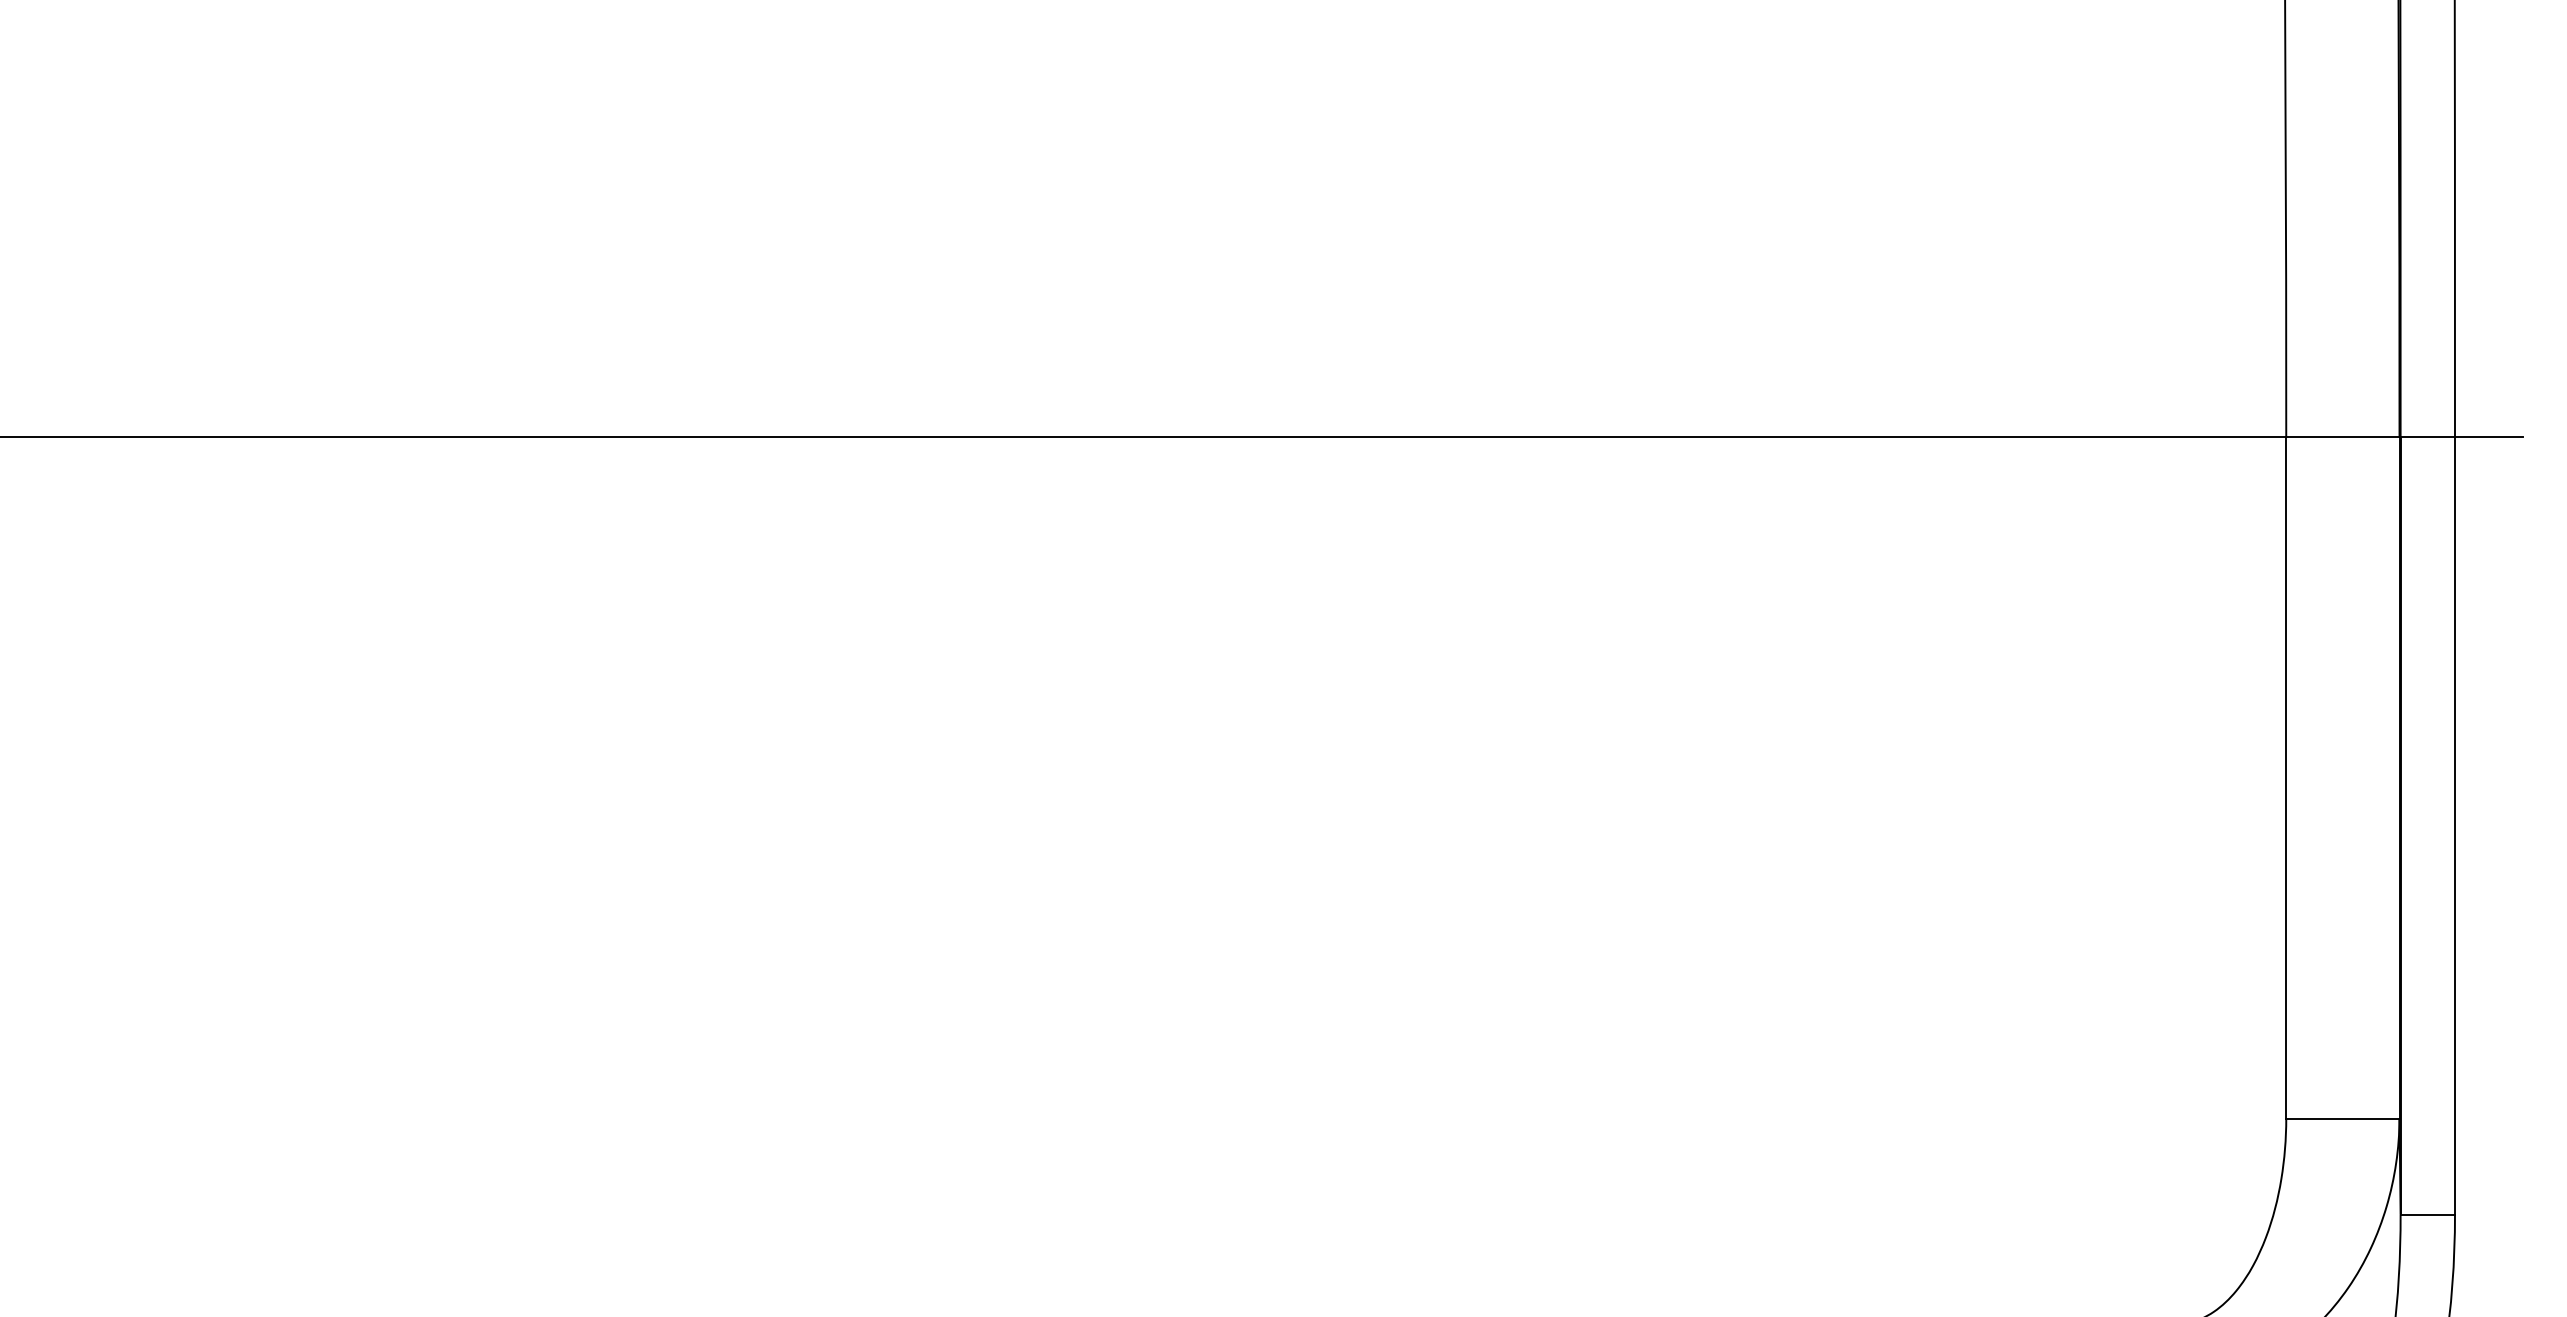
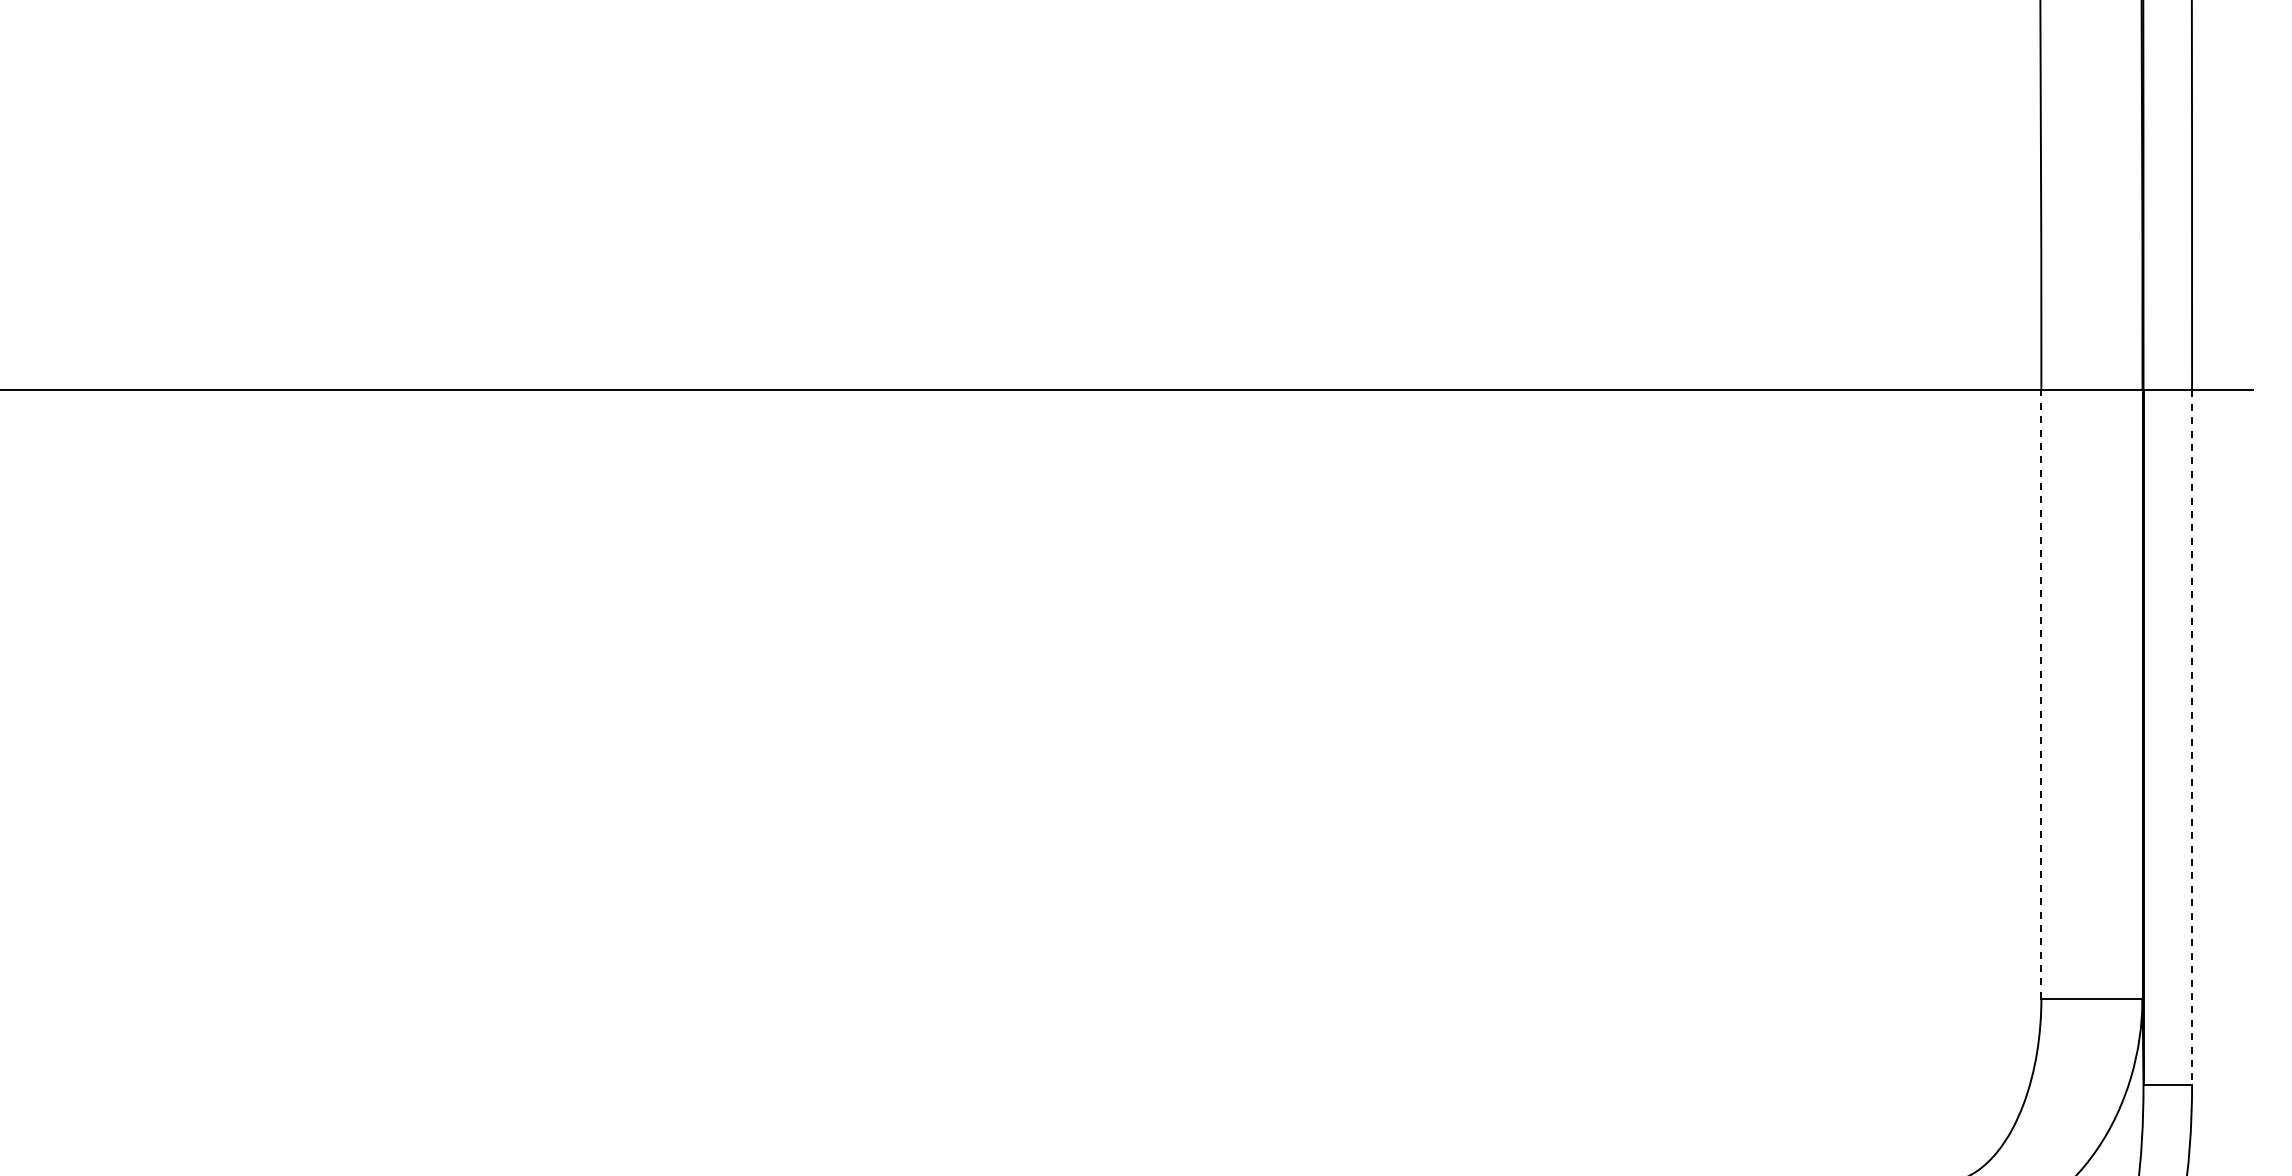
line: (2286, 777) -> (2041, 694), solid -> dashed
line: (2455, 827) -> (2192, 738), solid -> dashed

